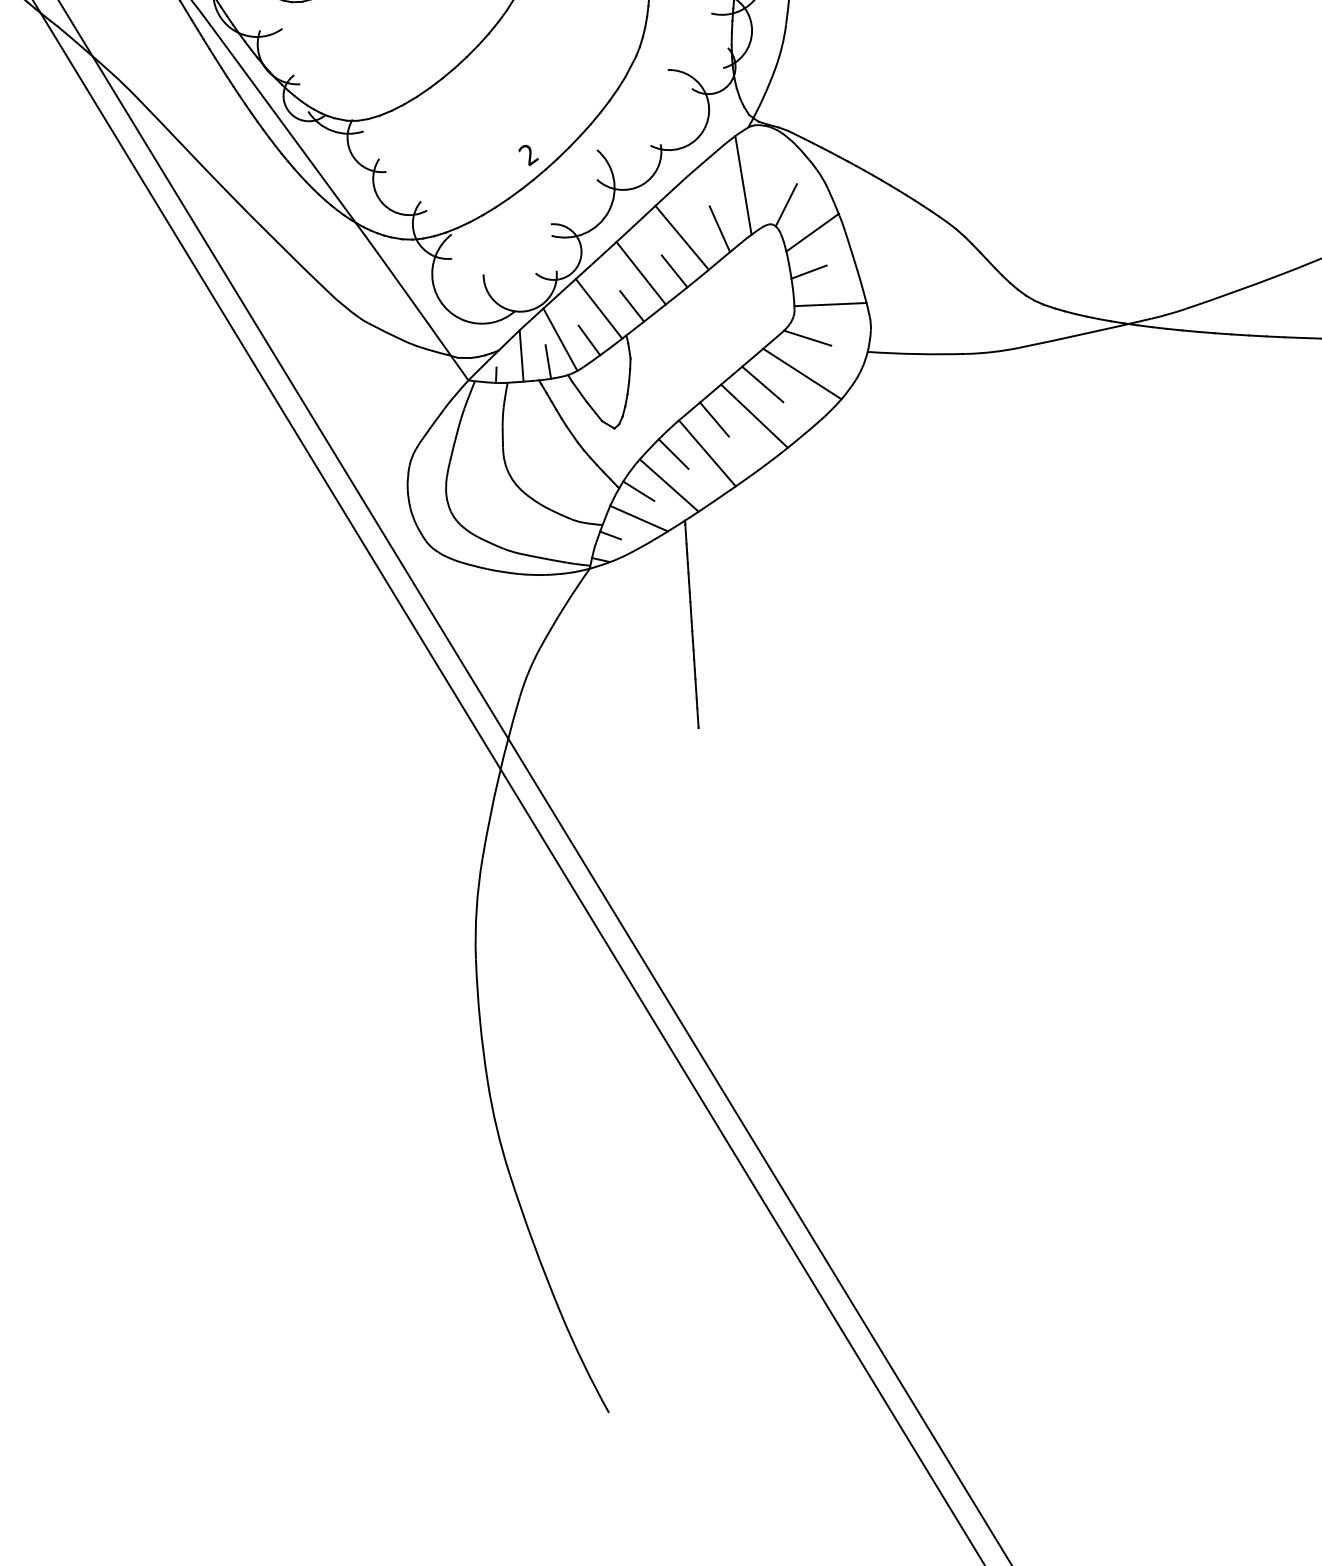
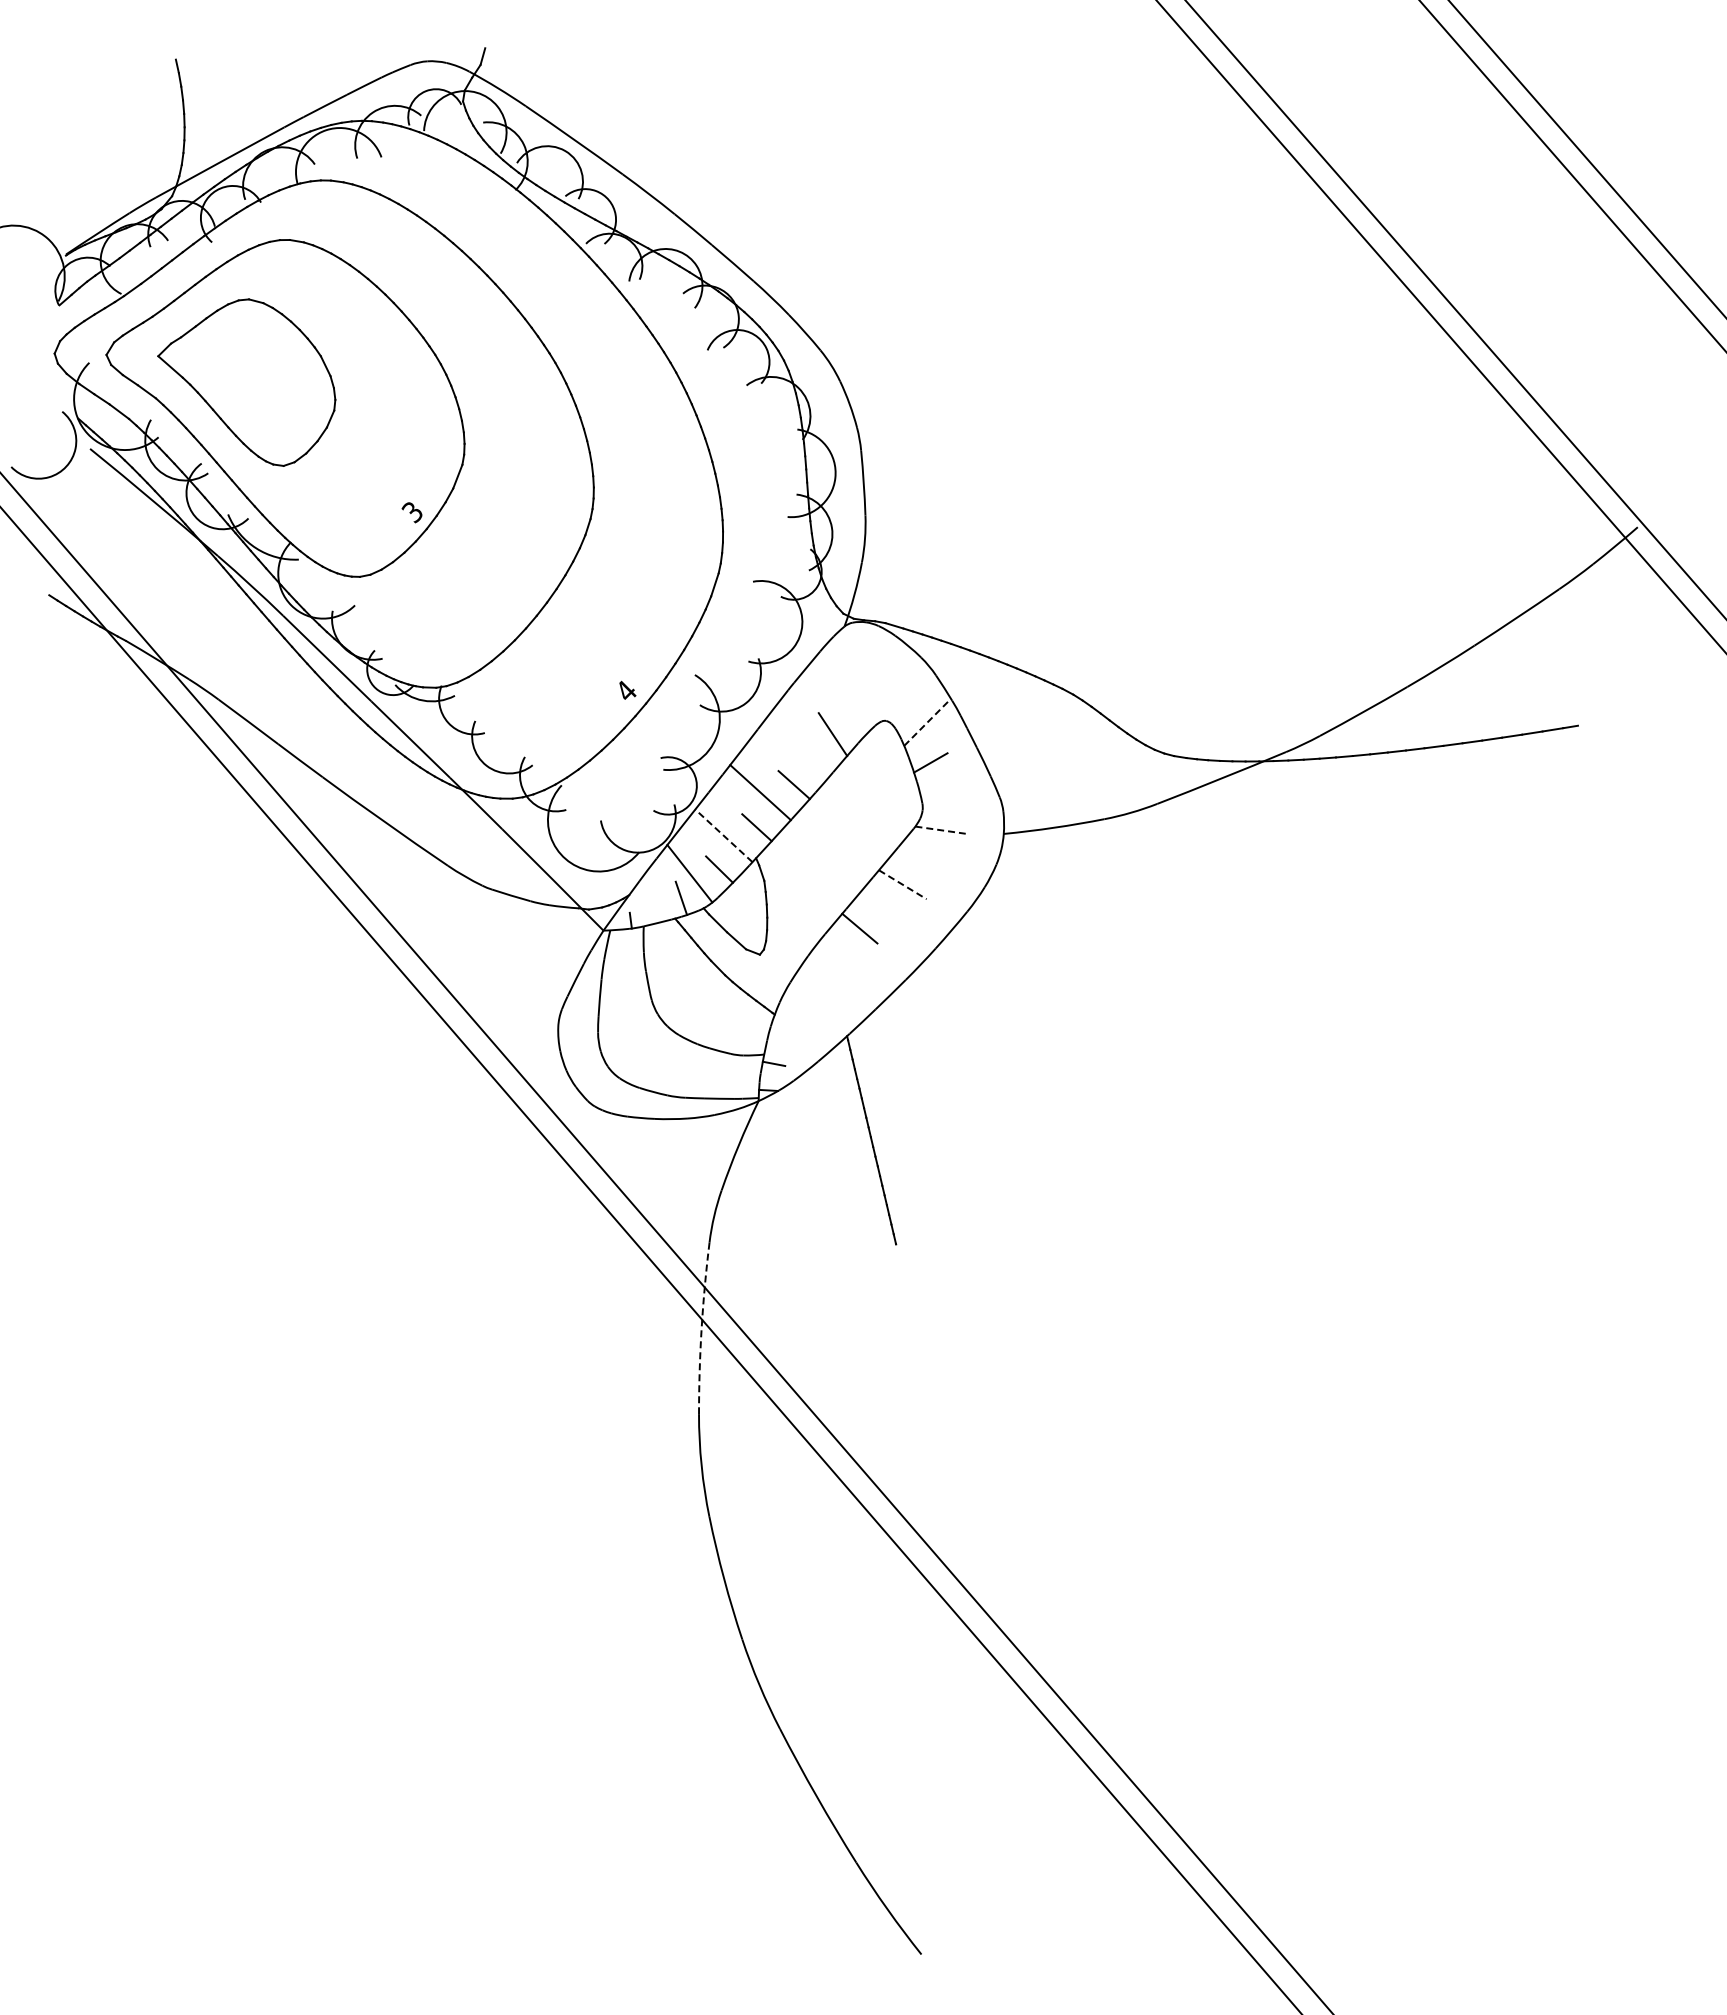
text: (528, 154) -> (626, 691), 2 -> 4
line: (743, 184) -> (849, 685), removed
line: (786, 204) -> (896, 698), removed
line: (812, 231) -> (927, 721), solid -> dashed
line: (681, 237) -> (795, 749), removed
line: (830, 303) -> (957, 791), removed
line: (598, 308) -> (723, 835), solid -> dashed
line: (808, 338) -> (941, 830), solid -> dashed
line: (521, 355) -> (653, 896), removed
line: (802, 374) -> (941, 867), removed
line: (762, 384) -> (902, 884), solid -> dashed
line: (754, 416) -> (899, 918), removed
line: (706, 452) -> (857, 963), removed
line: (672, 453) -> (823, 970), removed
line: (668, 484) -> (824, 1002), removed
line: (638, 490) -> (794, 1013), removed
line: (638, 518) -> (799, 1041), removed
arc: (498, 777) -> (701, 1328), solid -> dashed

